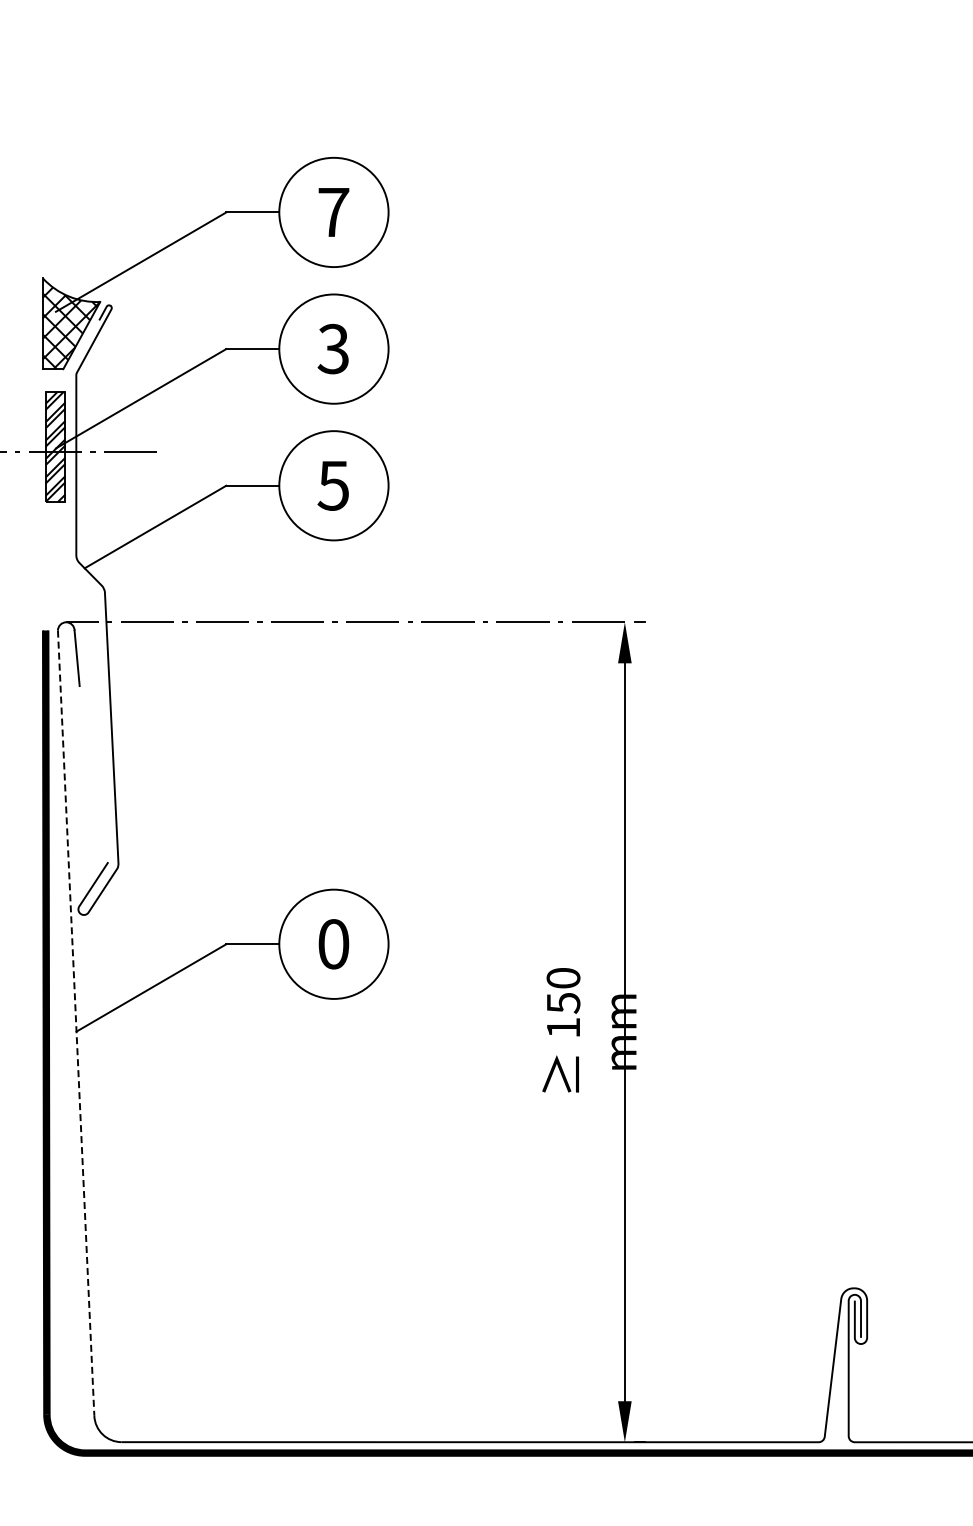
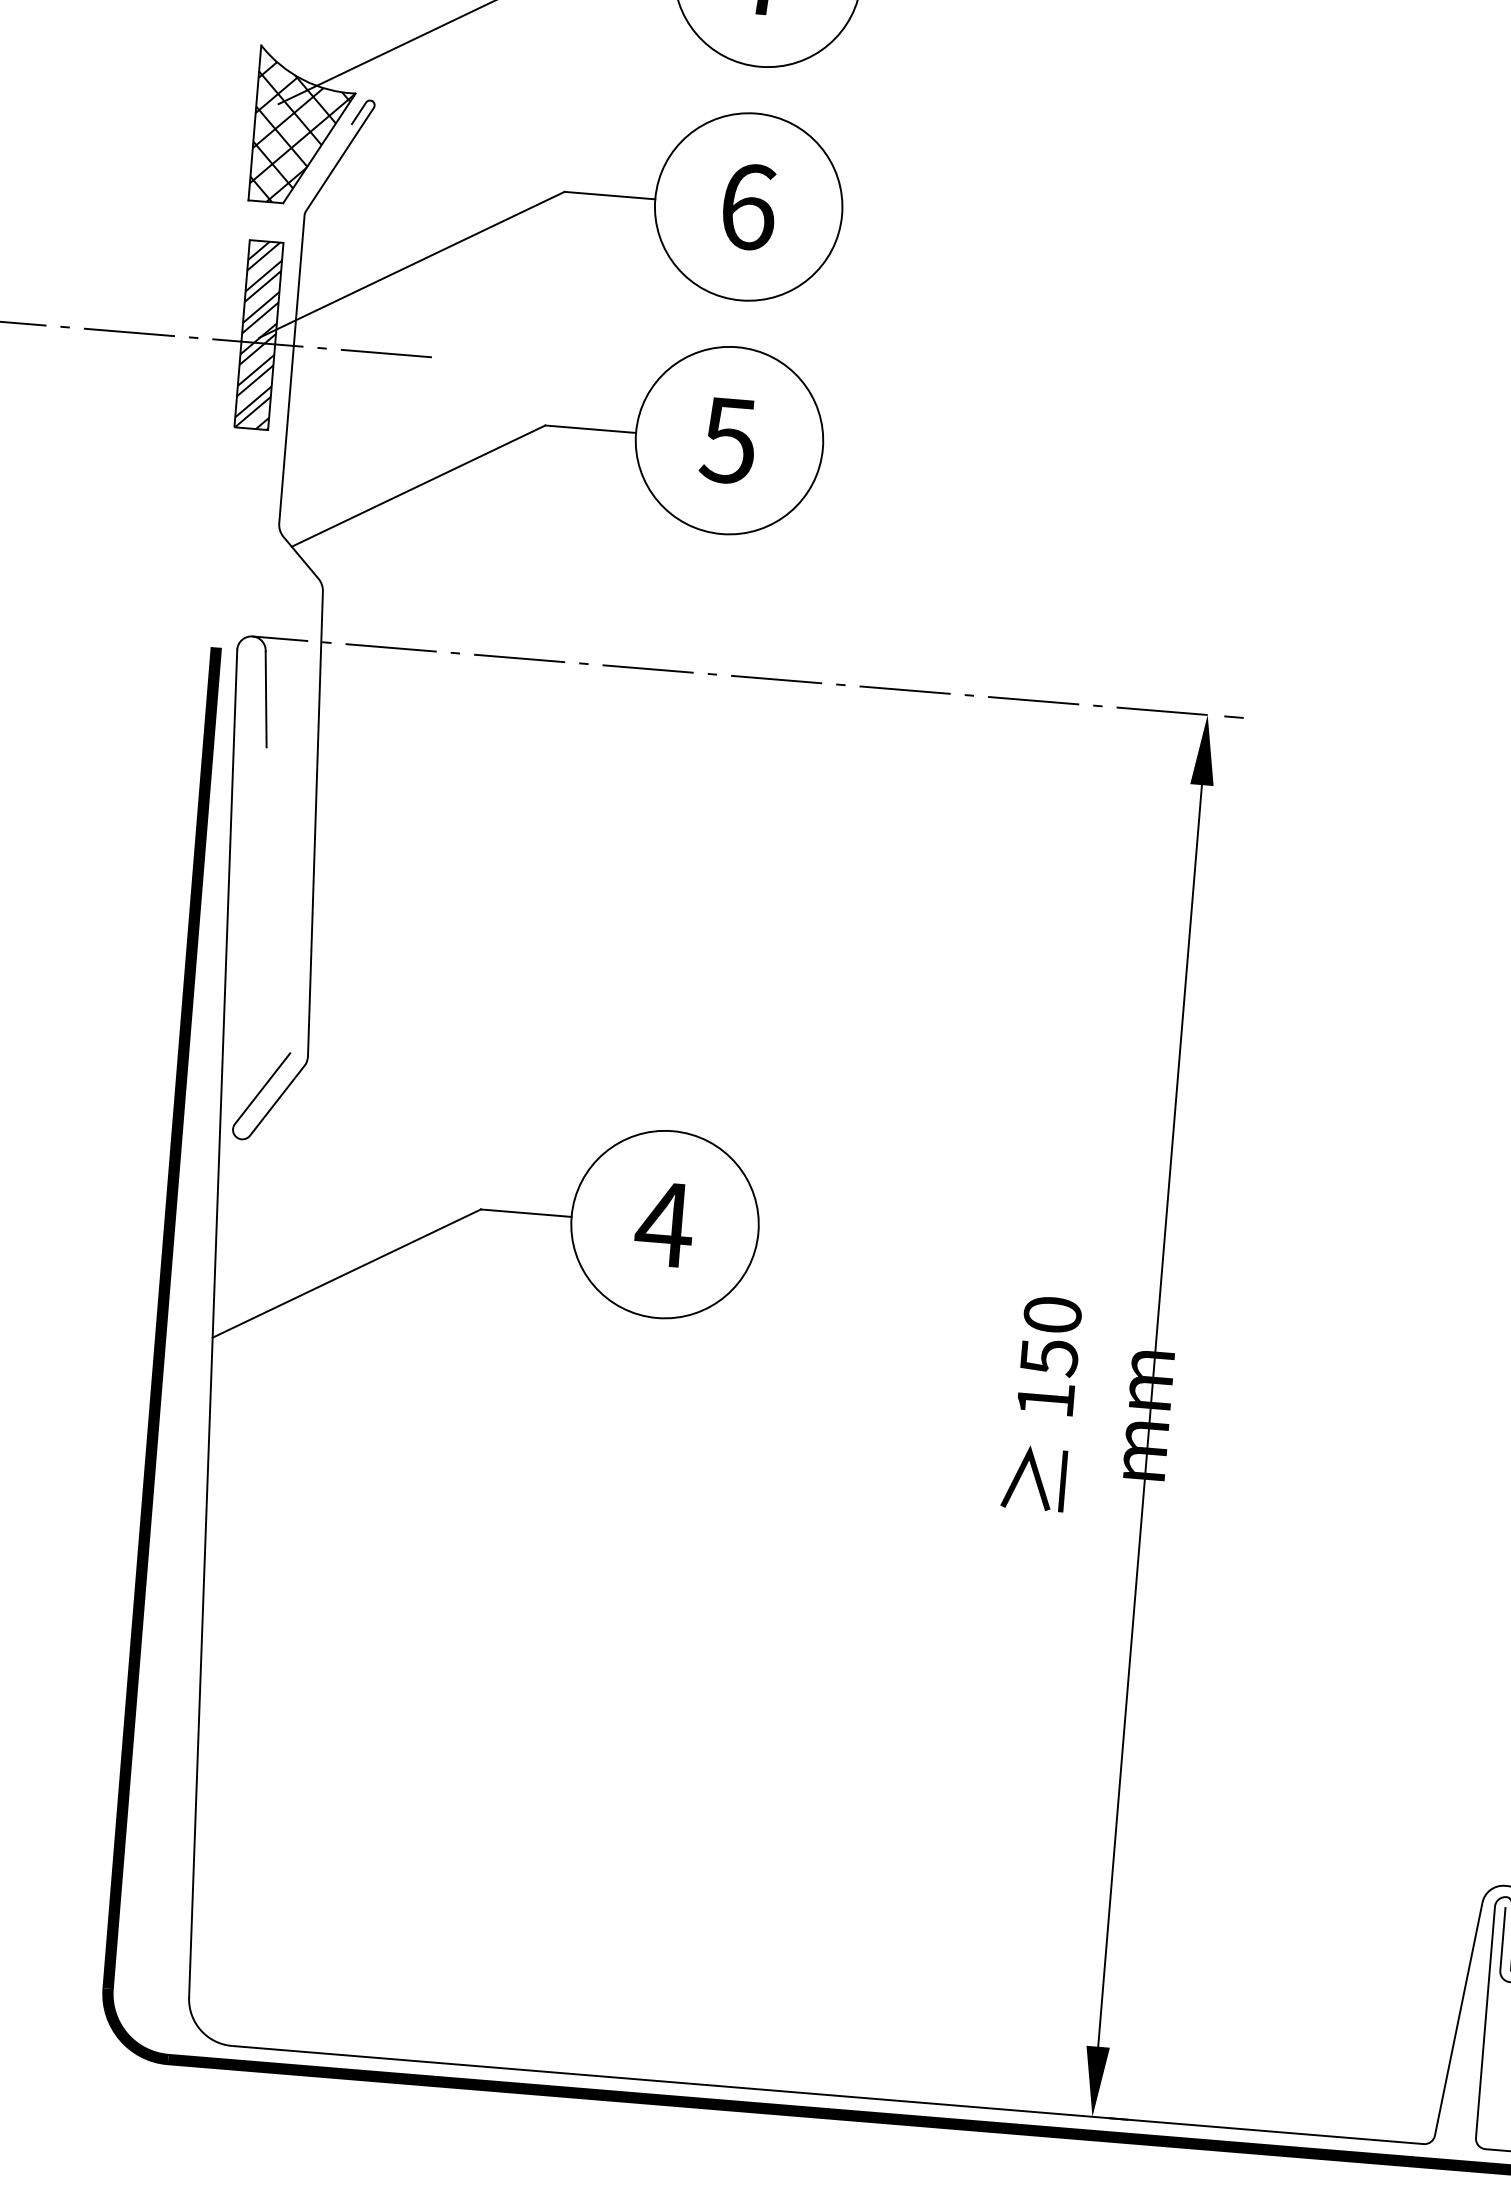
text: (333, 348) -> (748, 205), 3 -> 6
text: (333, 944) -> (664, 1224), 0 -> 4
line: (76, 1023) -> (213, 1323), dashed -> solid

